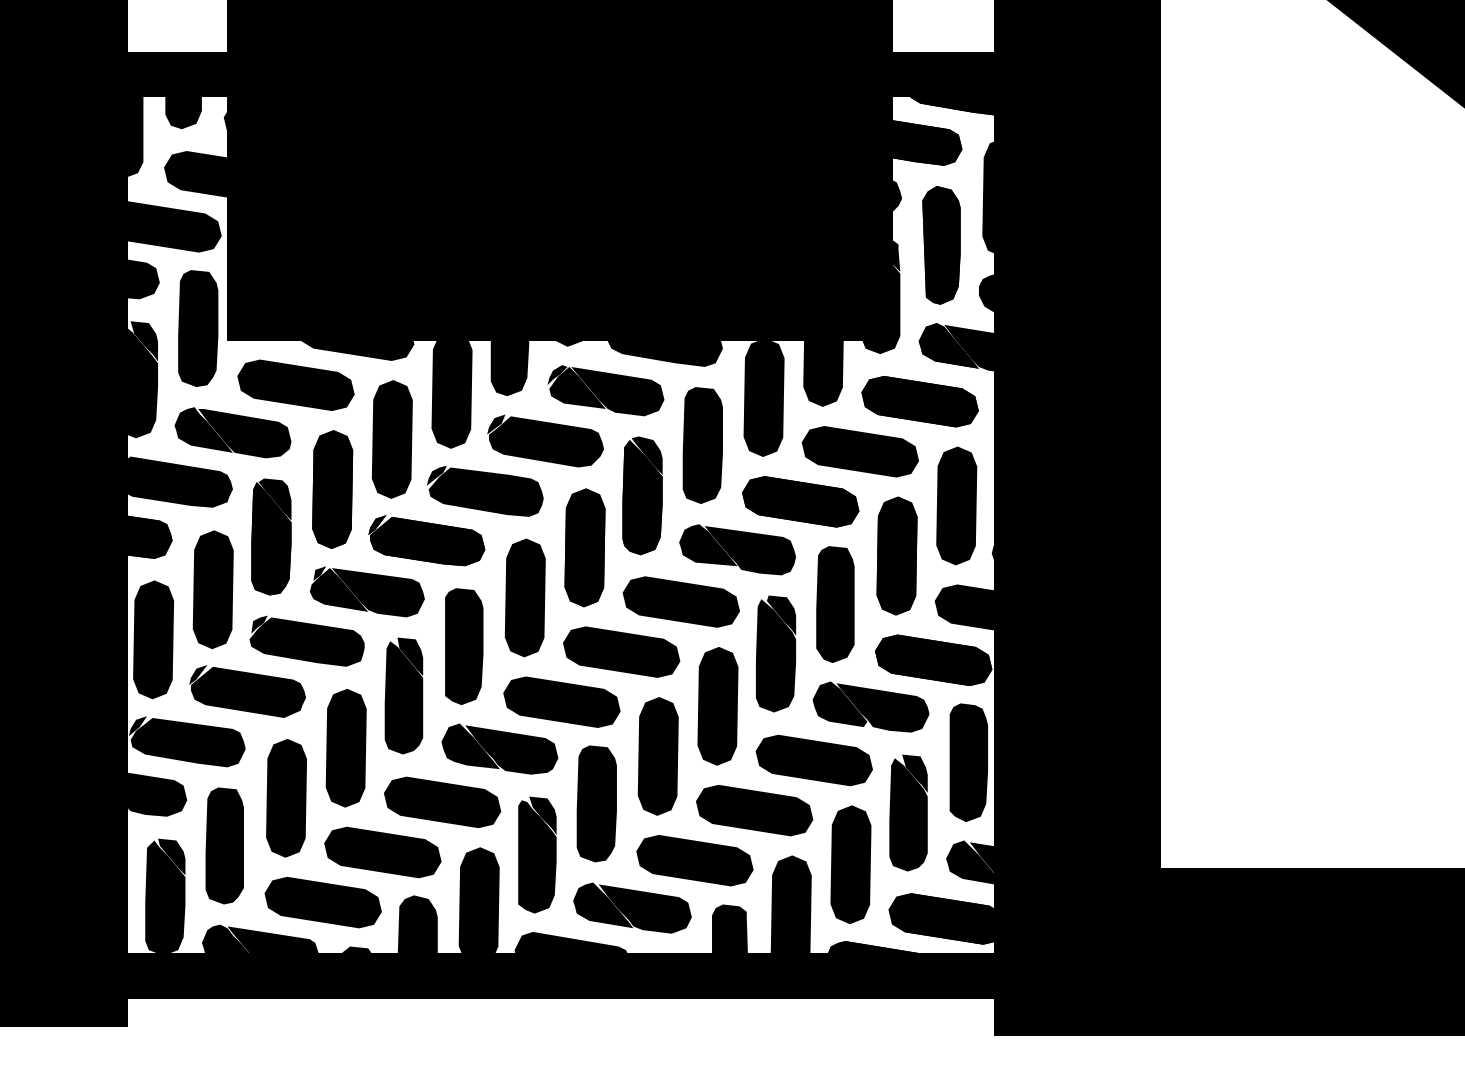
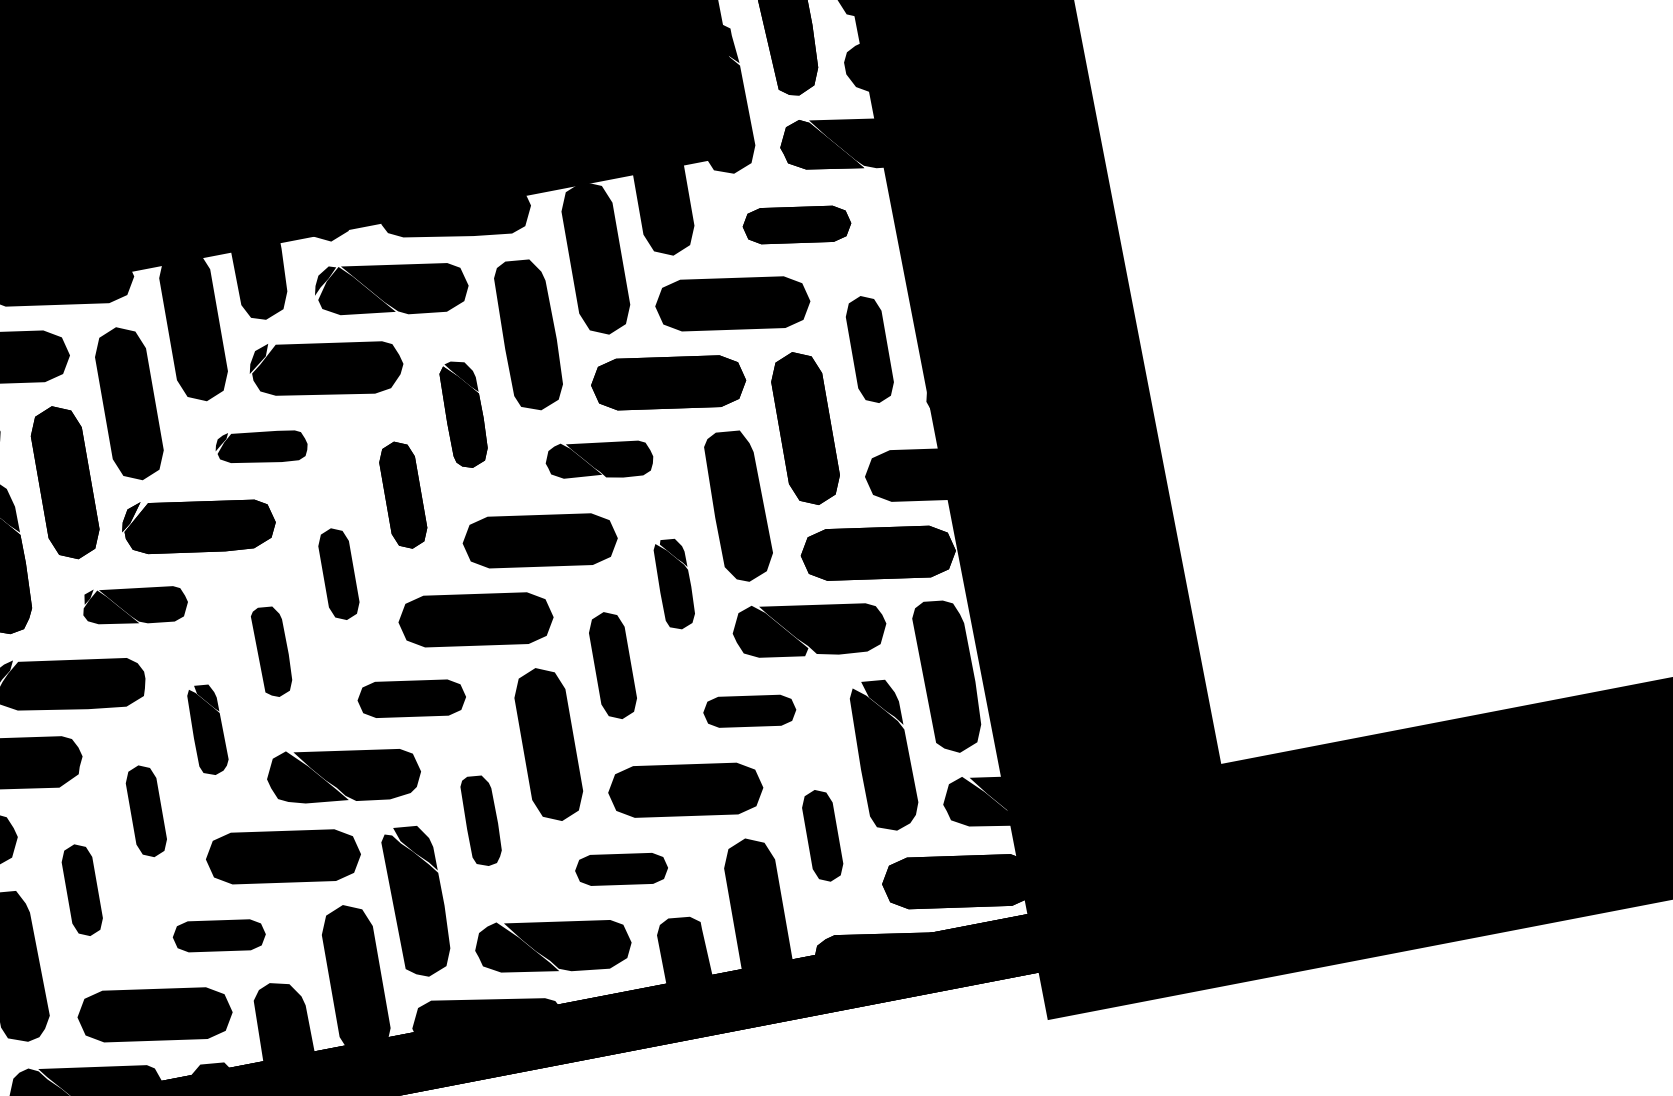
part: (919, 401) -> (796, 224), size x0.7
part: (485, 490) -> (261, 446), size x0.6
part: (642, 495) -> (464, 413), size x0.7
part: (956, 505) -> (869, 349), size x0.7
part: (584, 547) -> (402, 494), size x0.7
part: (737, 549) -> (599, 459), size x0.7
part: (367, 591) -> (135, 604), size x0.7
part: (524, 597) -> (337, 573), size x0.6
part: (464, 646) -> (273, 651), size x0.6
part: (776, 653) -> (674, 583), size x0.6
part: (403, 695) -> (206, 729), size x0.6
part: (561, 701) -> (411, 698), size x0.7
part: (717, 706) -> (612, 665), size x0.7
part: (345, 748) -> (145, 811), size x0.6
part: (813, 760) -> (748, 711), size x0.6
part: (286, 798) -> (82, 890), size x0.6
part: (596, 803) -> (481, 820), size x0.6
part: (382, 852) -> (218, 935), size x0.6
part: (694, 860) -> (620, 869), size x0.6
part: (850, 864) -> (822, 835), size x0.6

